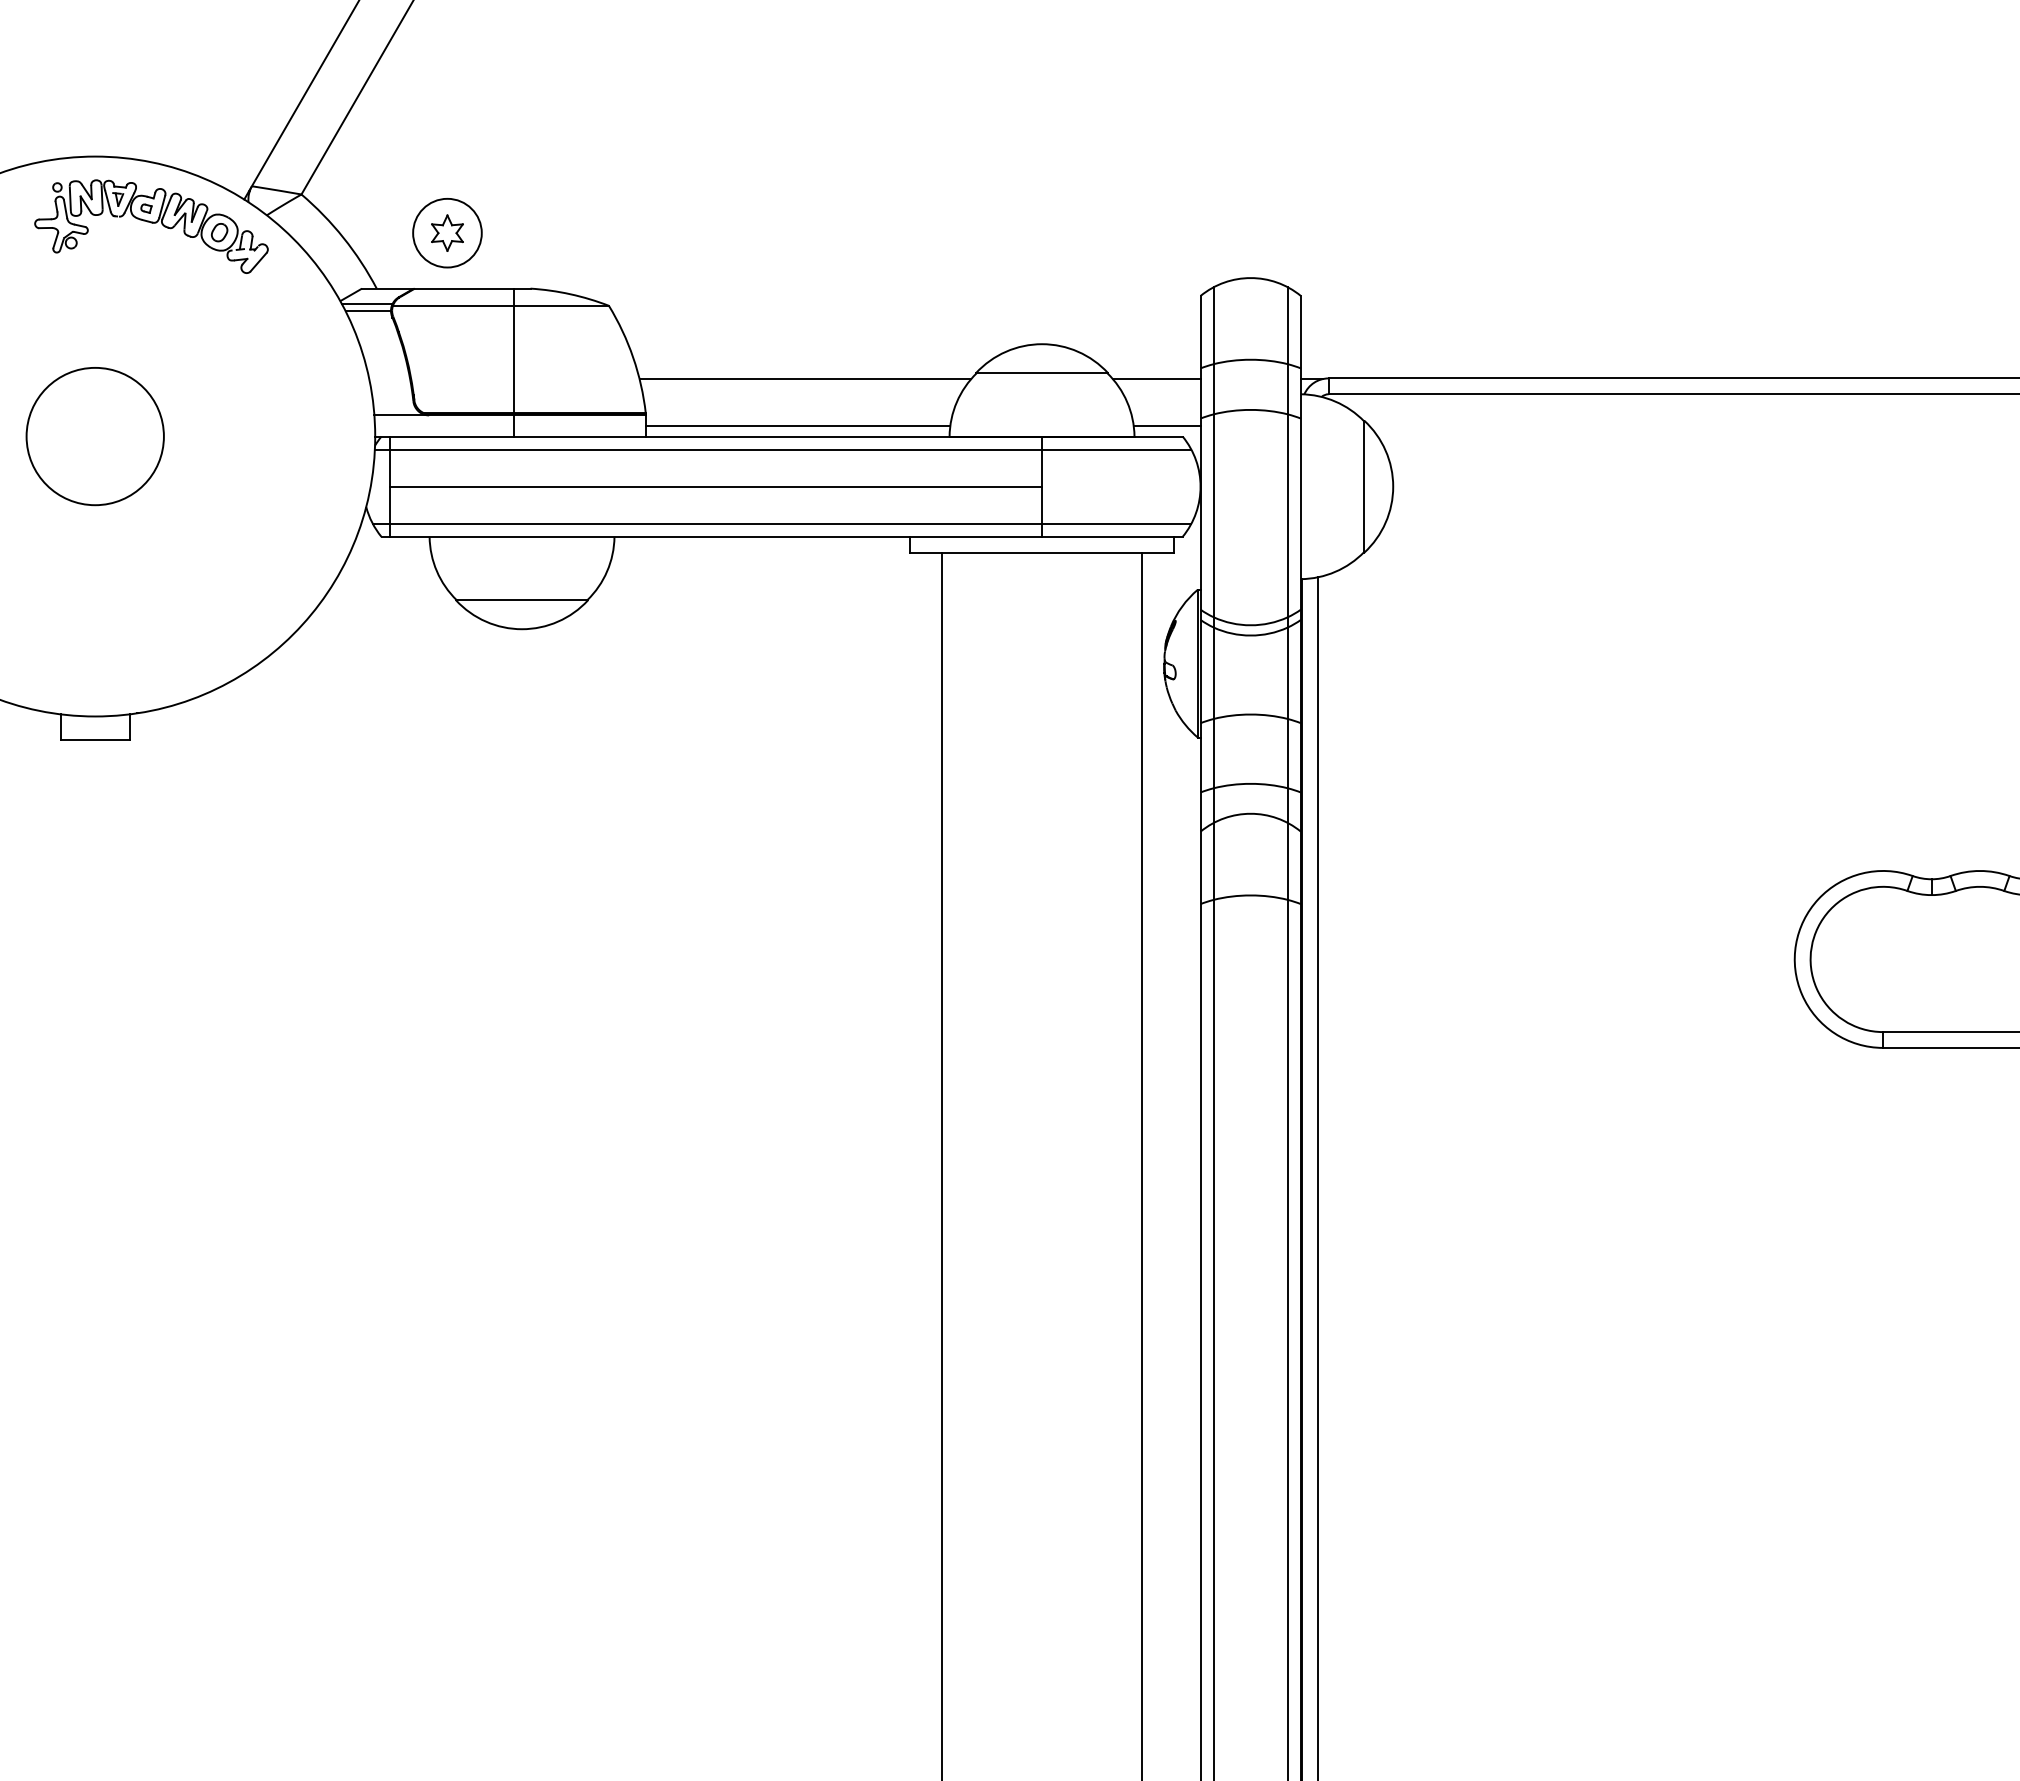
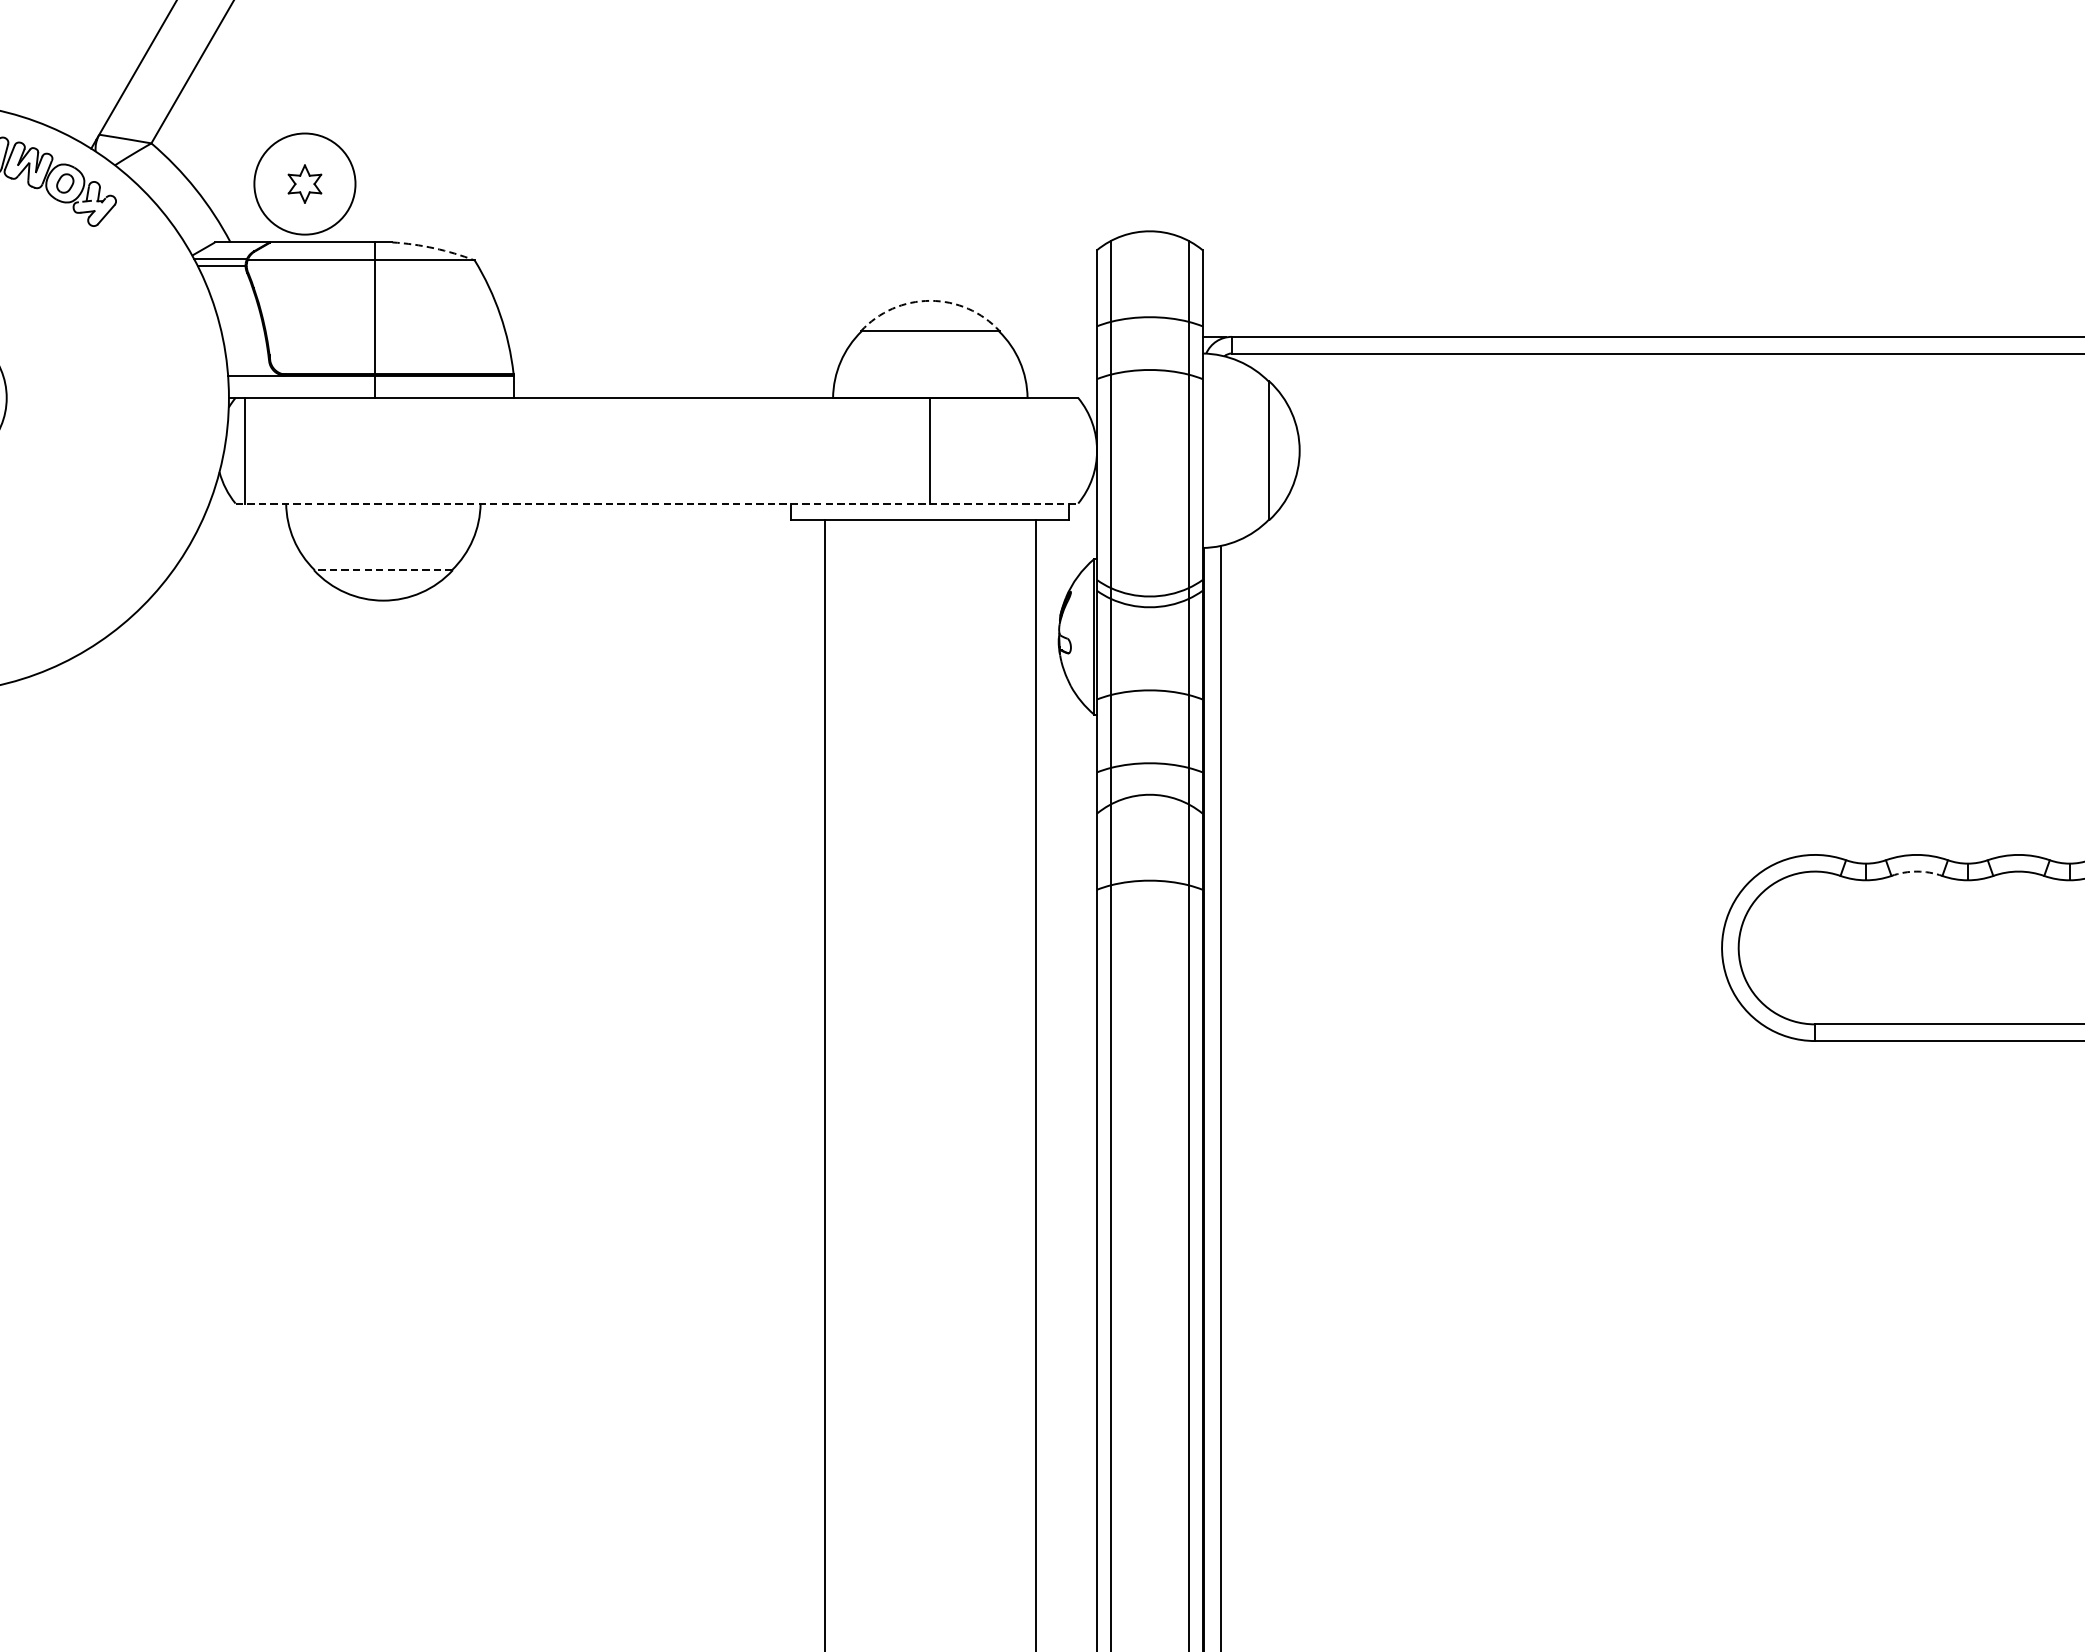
circle: (447, 232) -> (304, 183), size x1.4
arc: (570, 294) -> (434, 248), solid -> dashed
arc: (1042, 344) -> (930, 301), solid -> dashed
line: (805, 378) -> (681, 336), removed
line: (1156, 378) -> (1050, 336), removed
line: (797, 425) -> (673, 386), removed
line: (1166, 425) -> (1061, 386), removed
line: (782, 449) -> (657, 411), removed
line: (716, 486) -> (587, 450), removed
line: (781, 523) -> (656, 489), removed
line: (782, 536) -> (657, 503), solid -> dashed
line: (521, 600) -> (382, 570), solid -> dashed
arc: (1980, 886) -> (1917, 871), solid -> dashed

